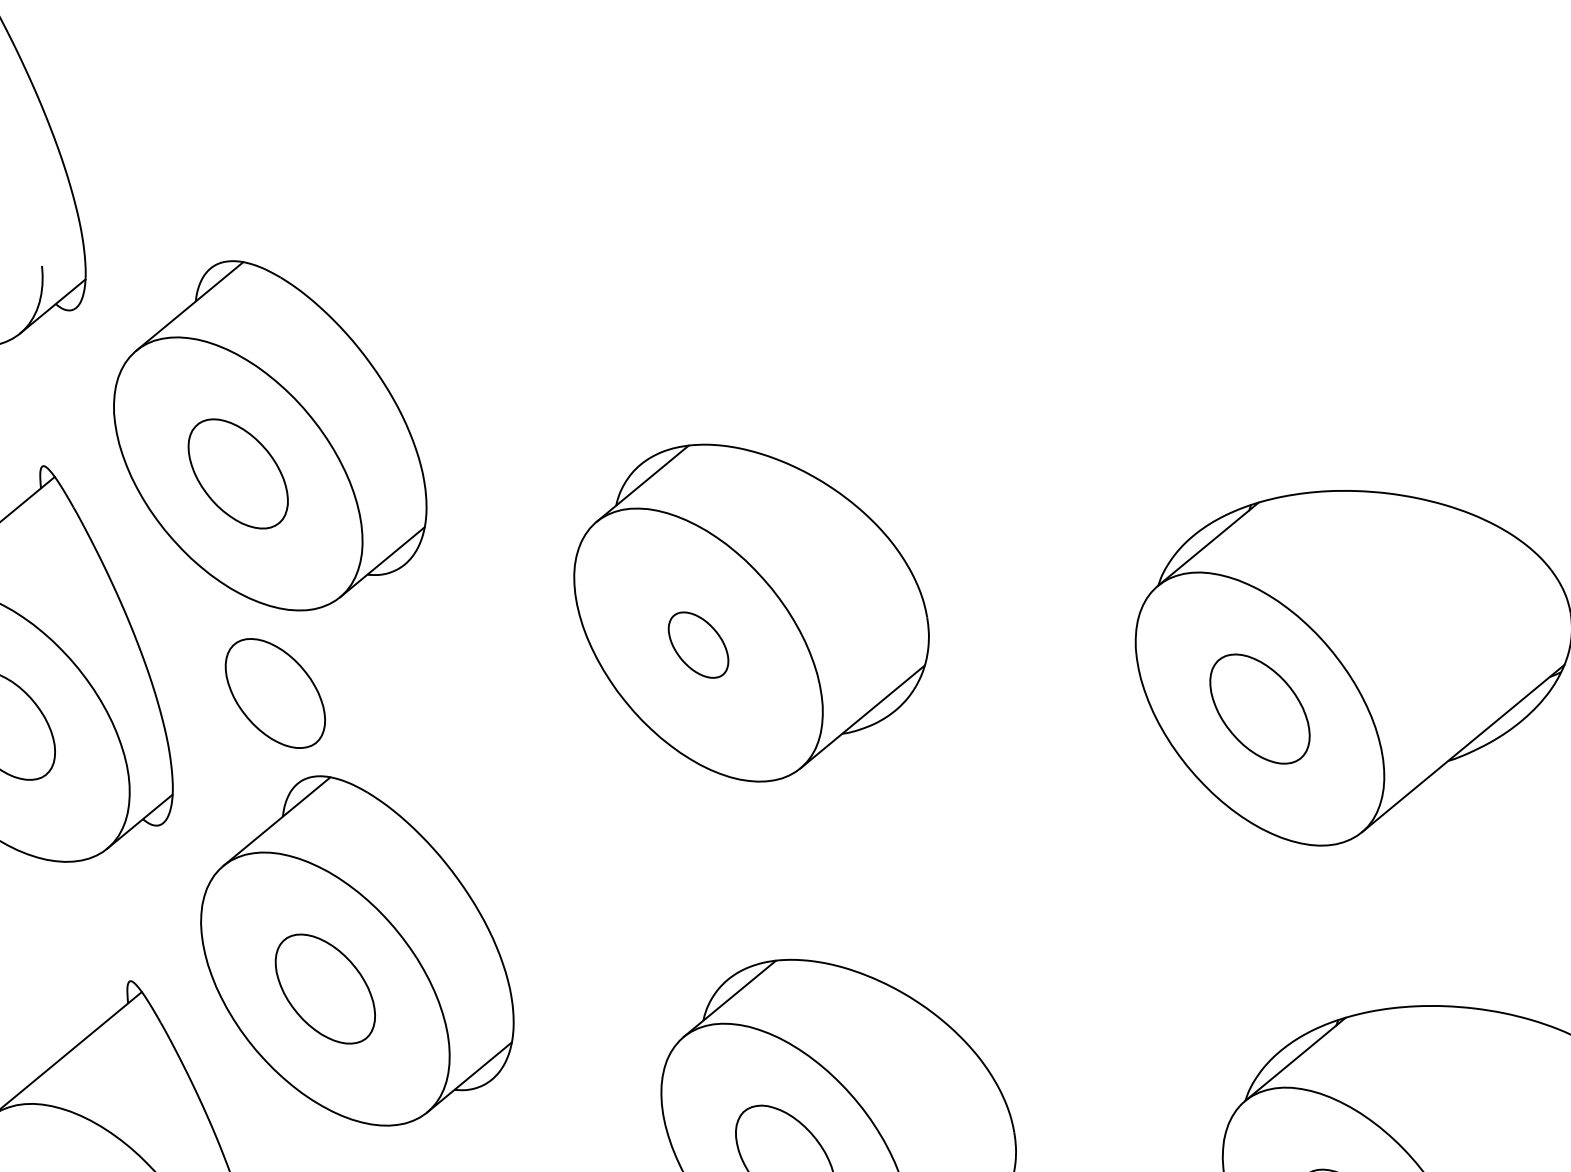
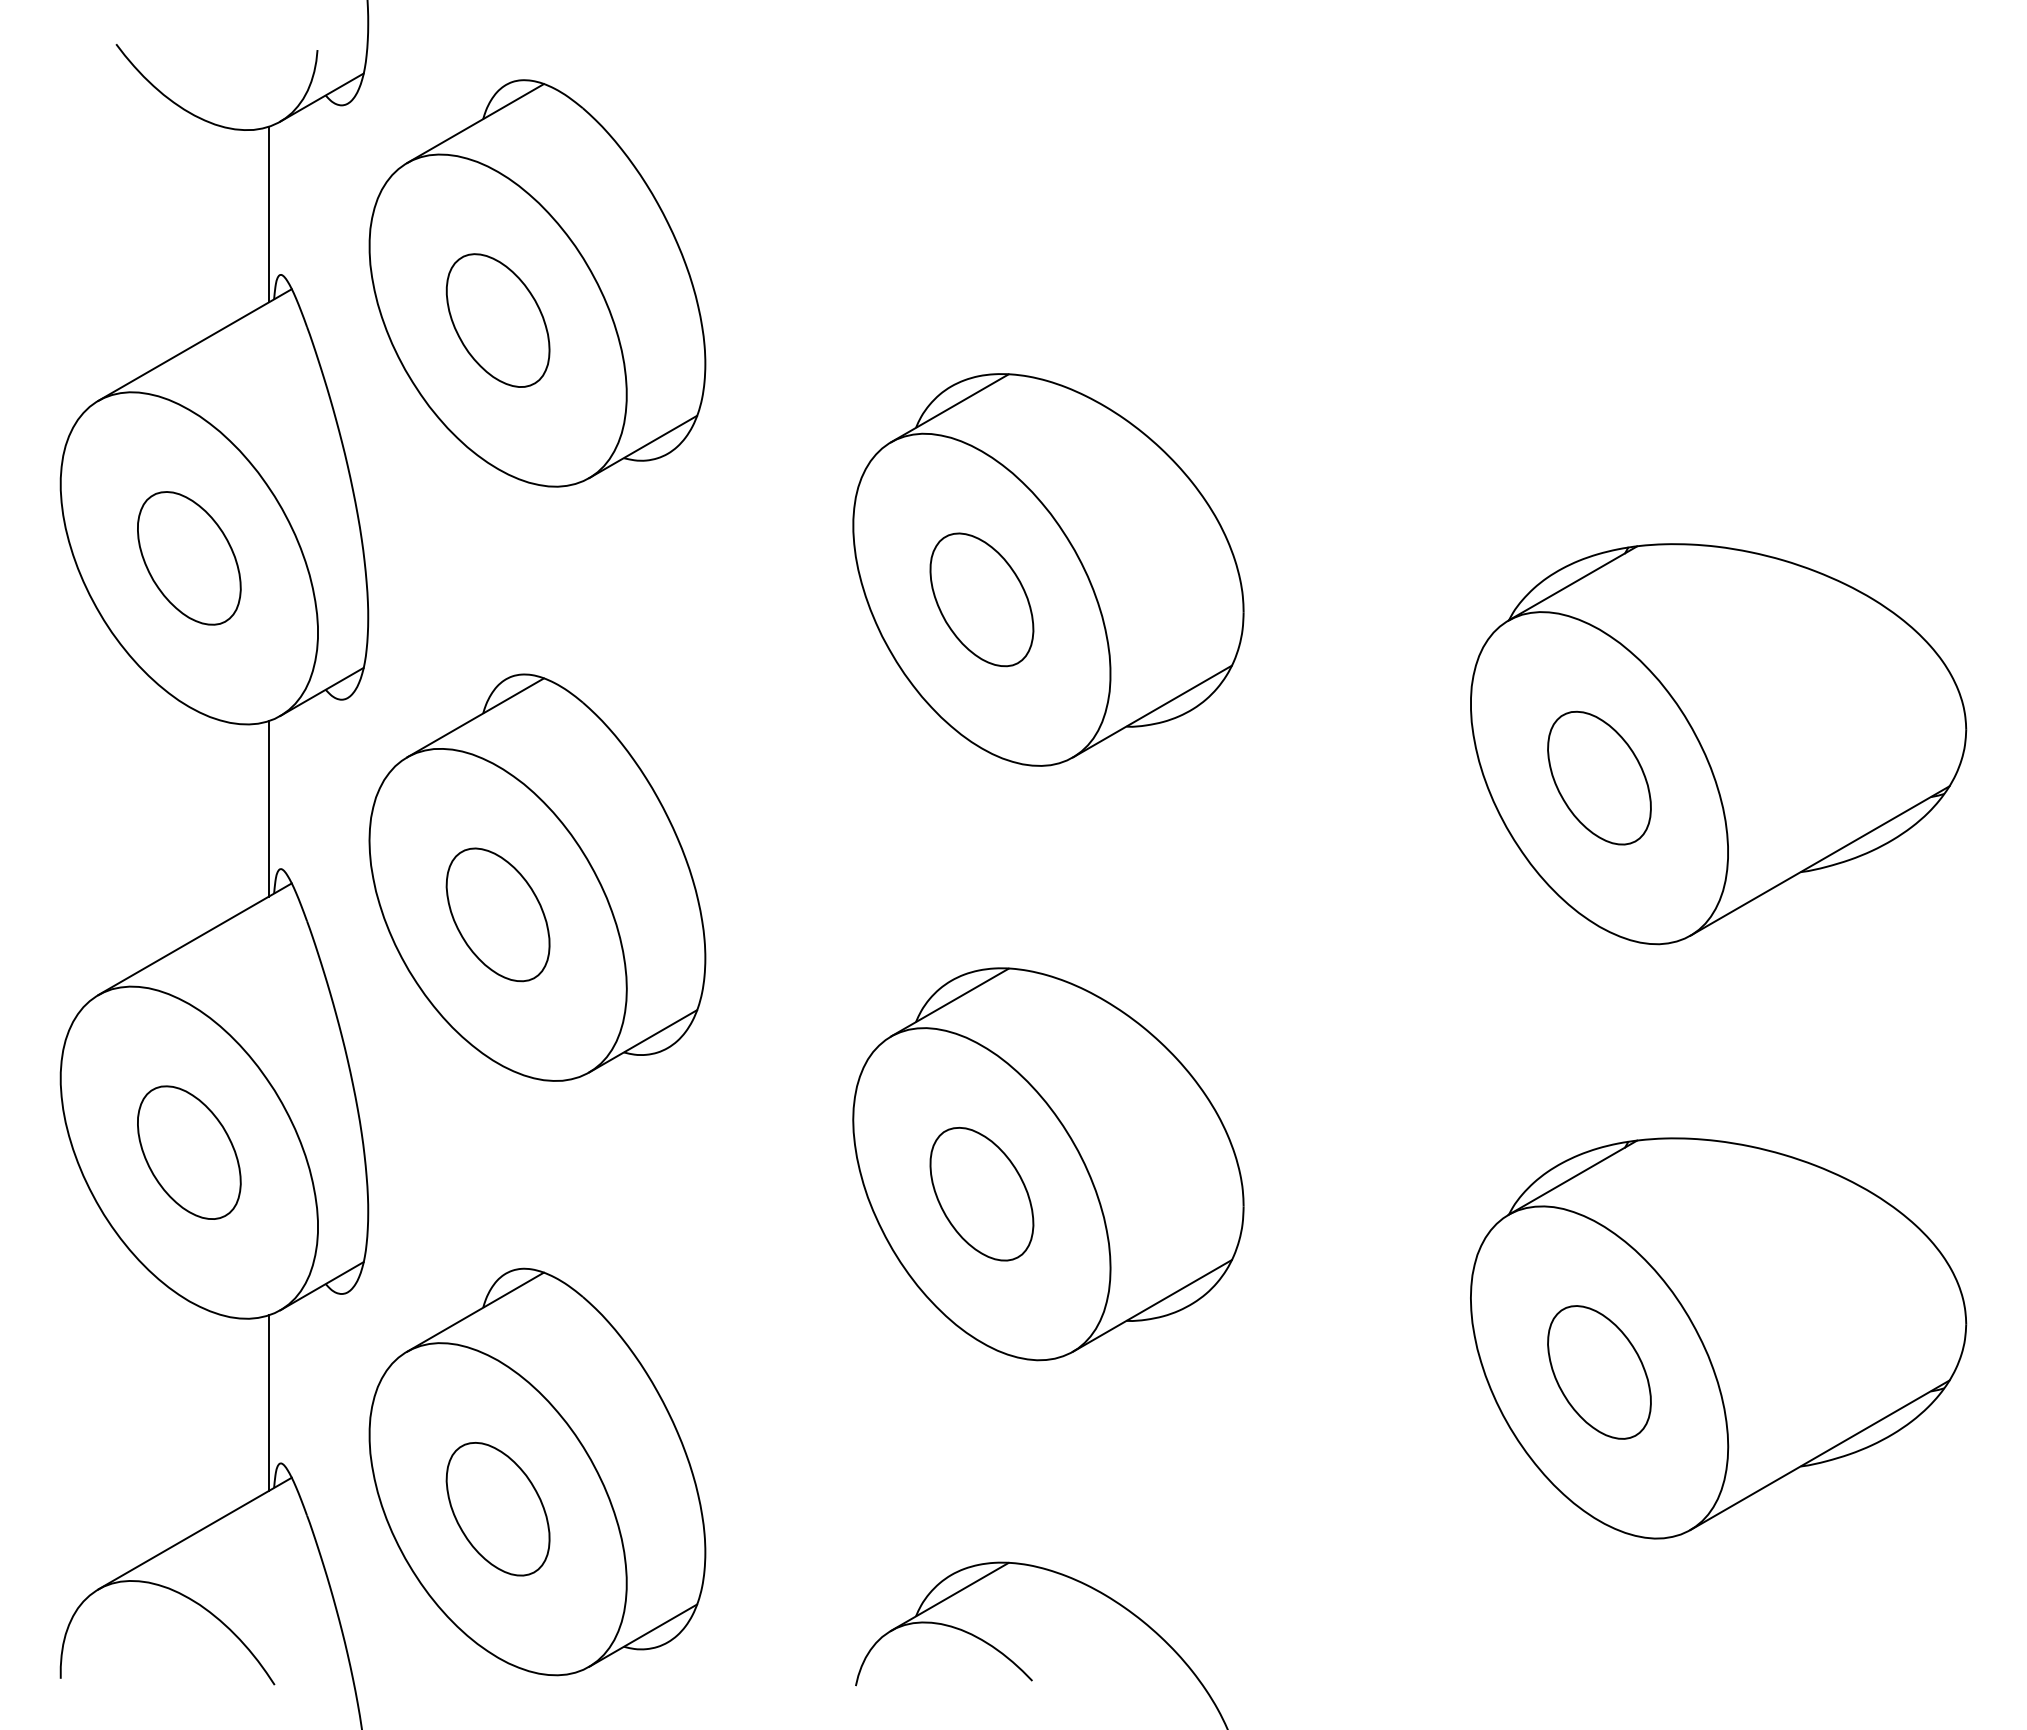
line: (23, 415) -> (268, 214), added
part: (698, 644) -> (981, 599), size x1.67
part: (274, 693) -> (497, 573), removed
line: (110, 930) -> (268, 808), added

